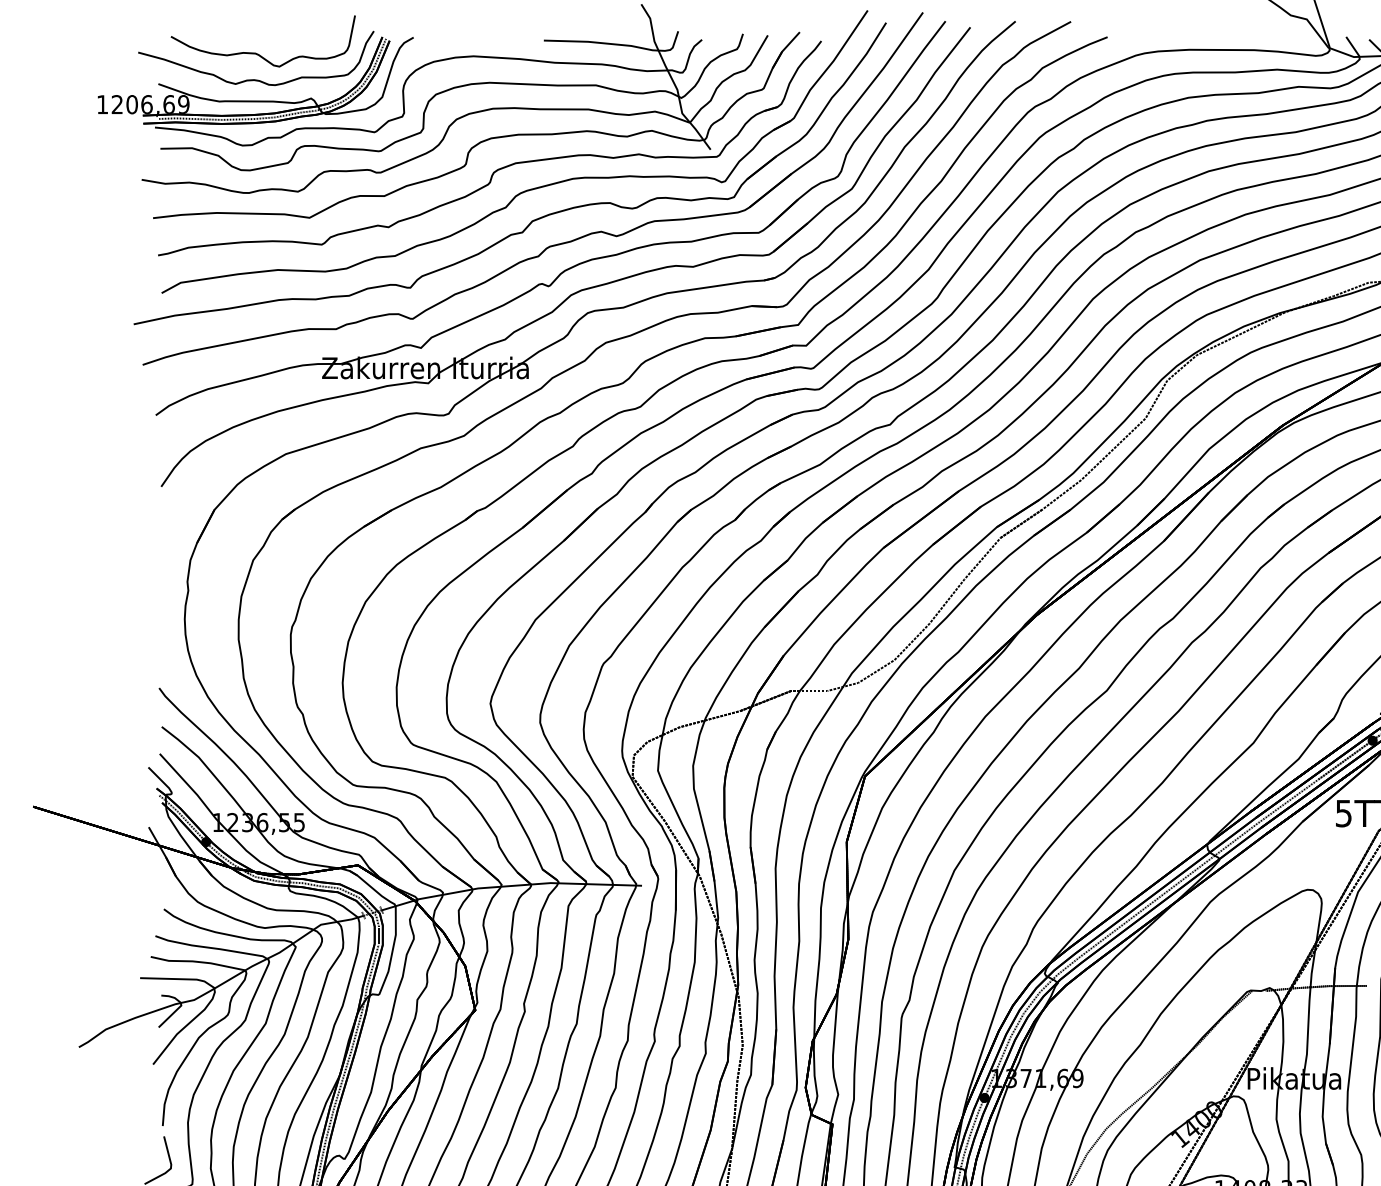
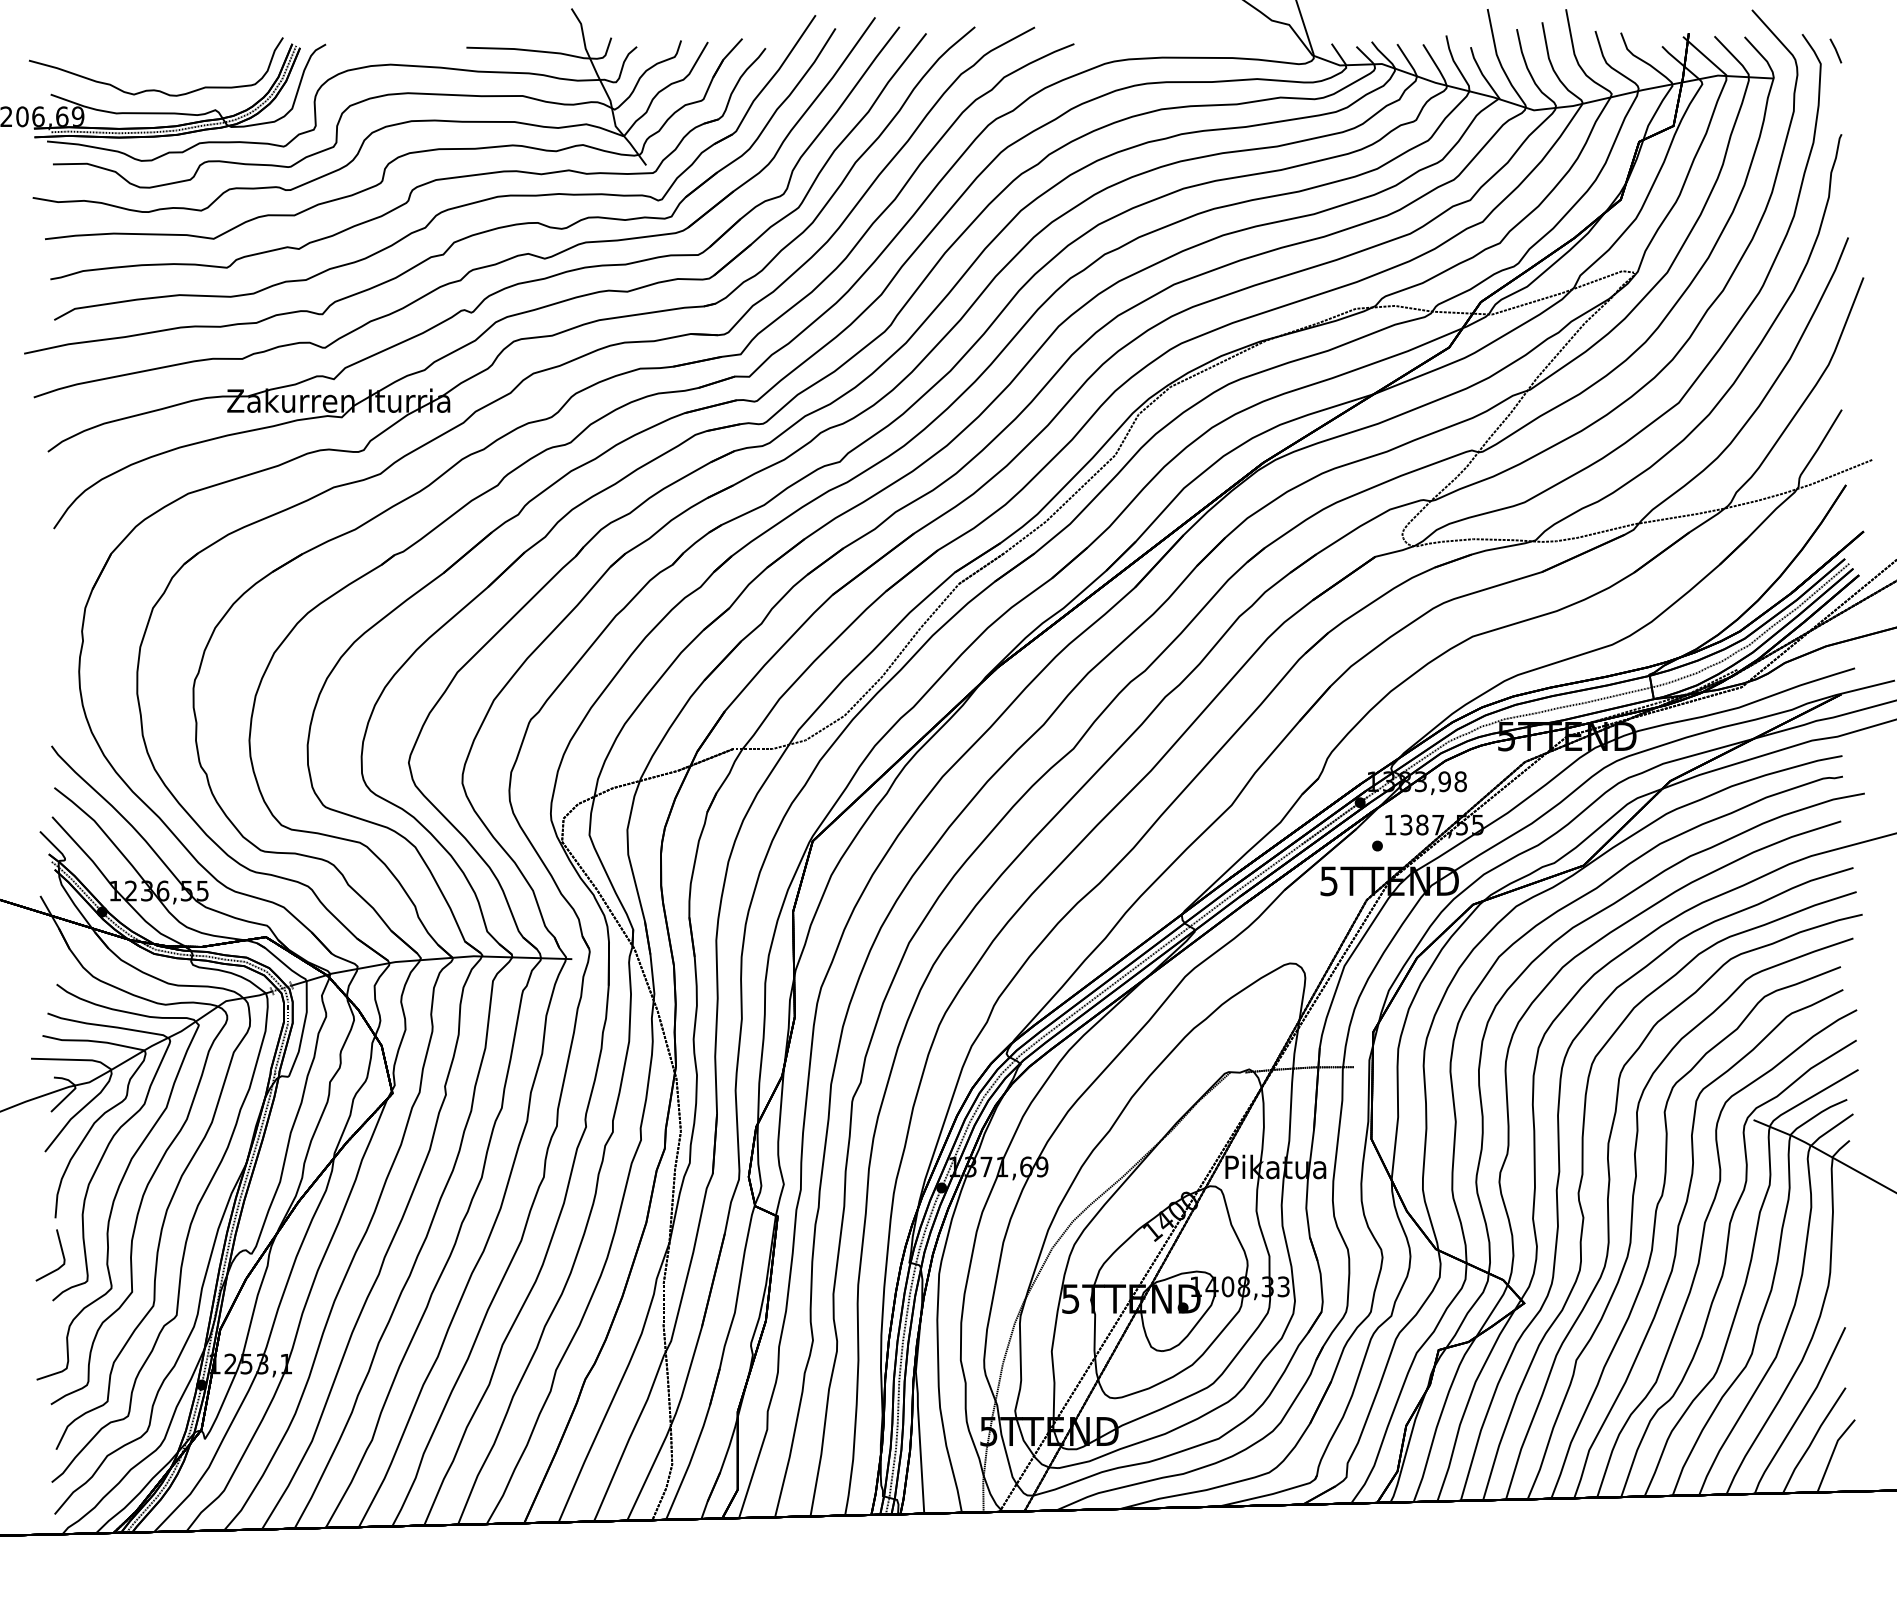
part: (257, 53) -> (157, 61), removed

